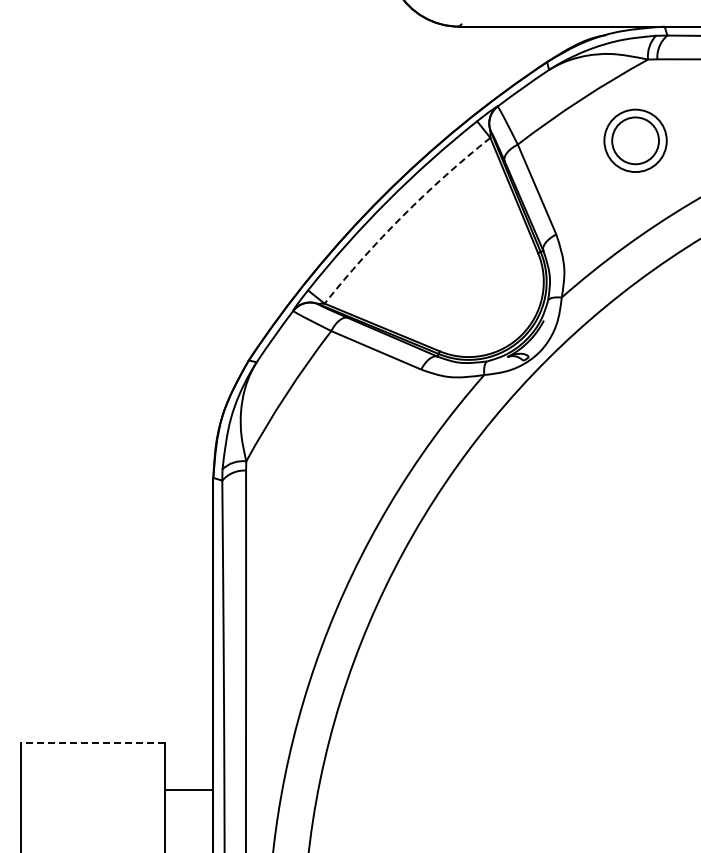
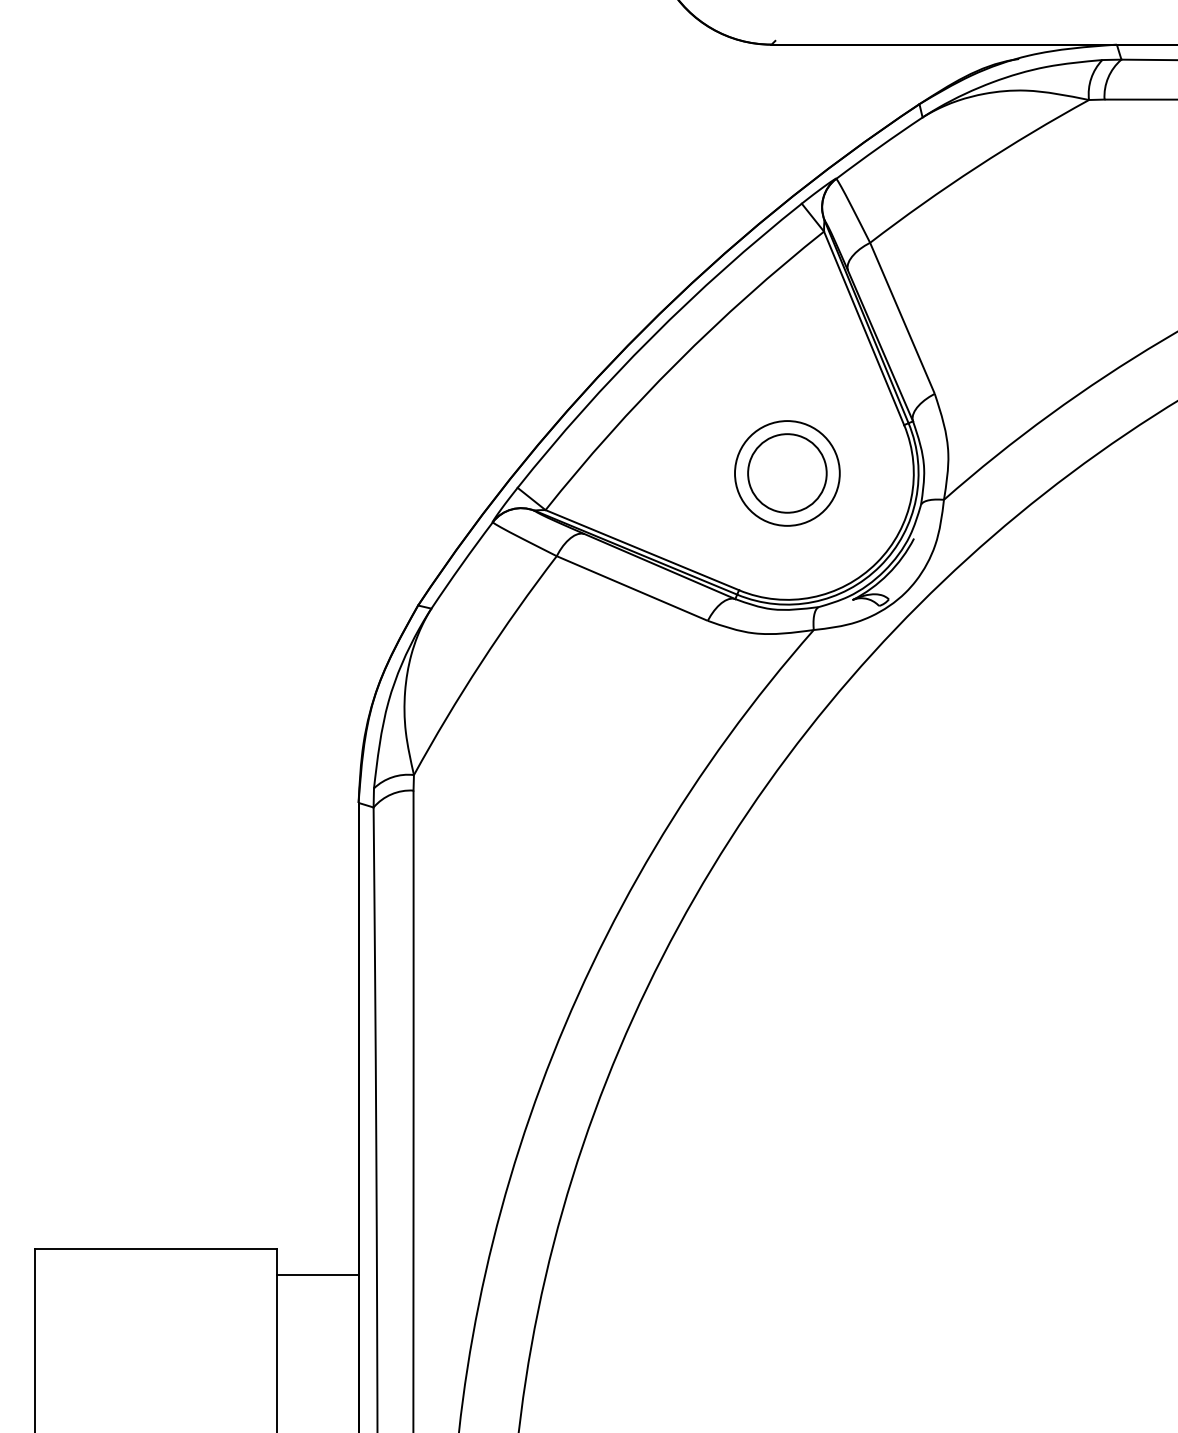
part: (635, 140) -> (787, 472), moved
arc: (402, 216) -> (676, 363), dashed -> solid
line: (92, 743) -> (155, 1249), dashed -> solid
line: (189, 790) -> (318, 1276), moved

